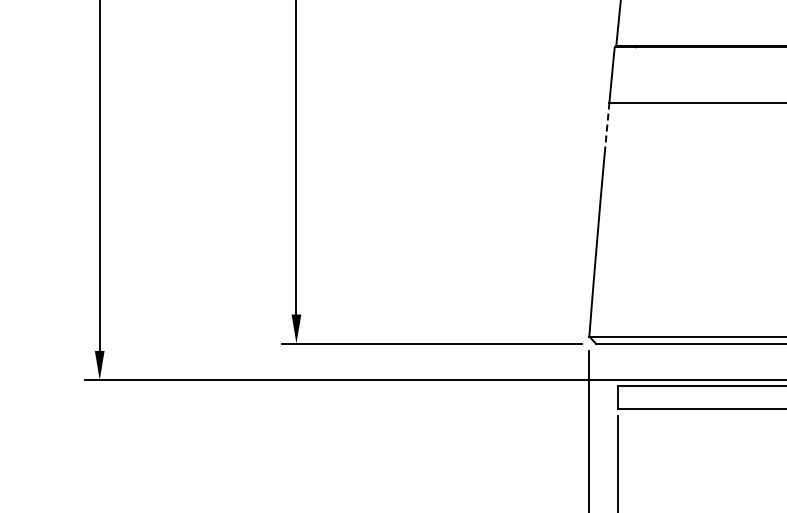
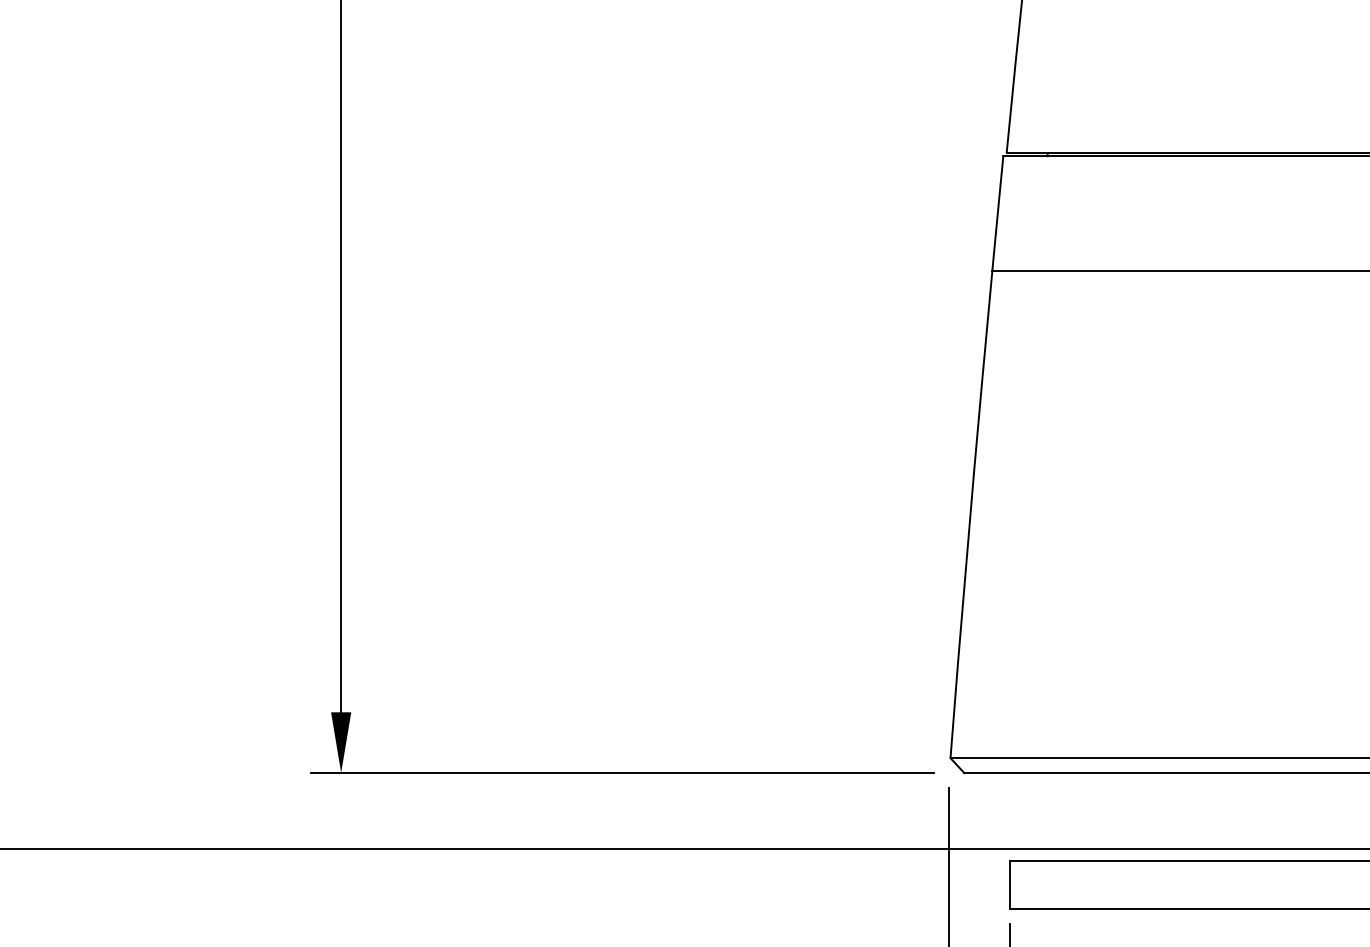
line: (607, 127) -> (988, 323), dashed -> solid

